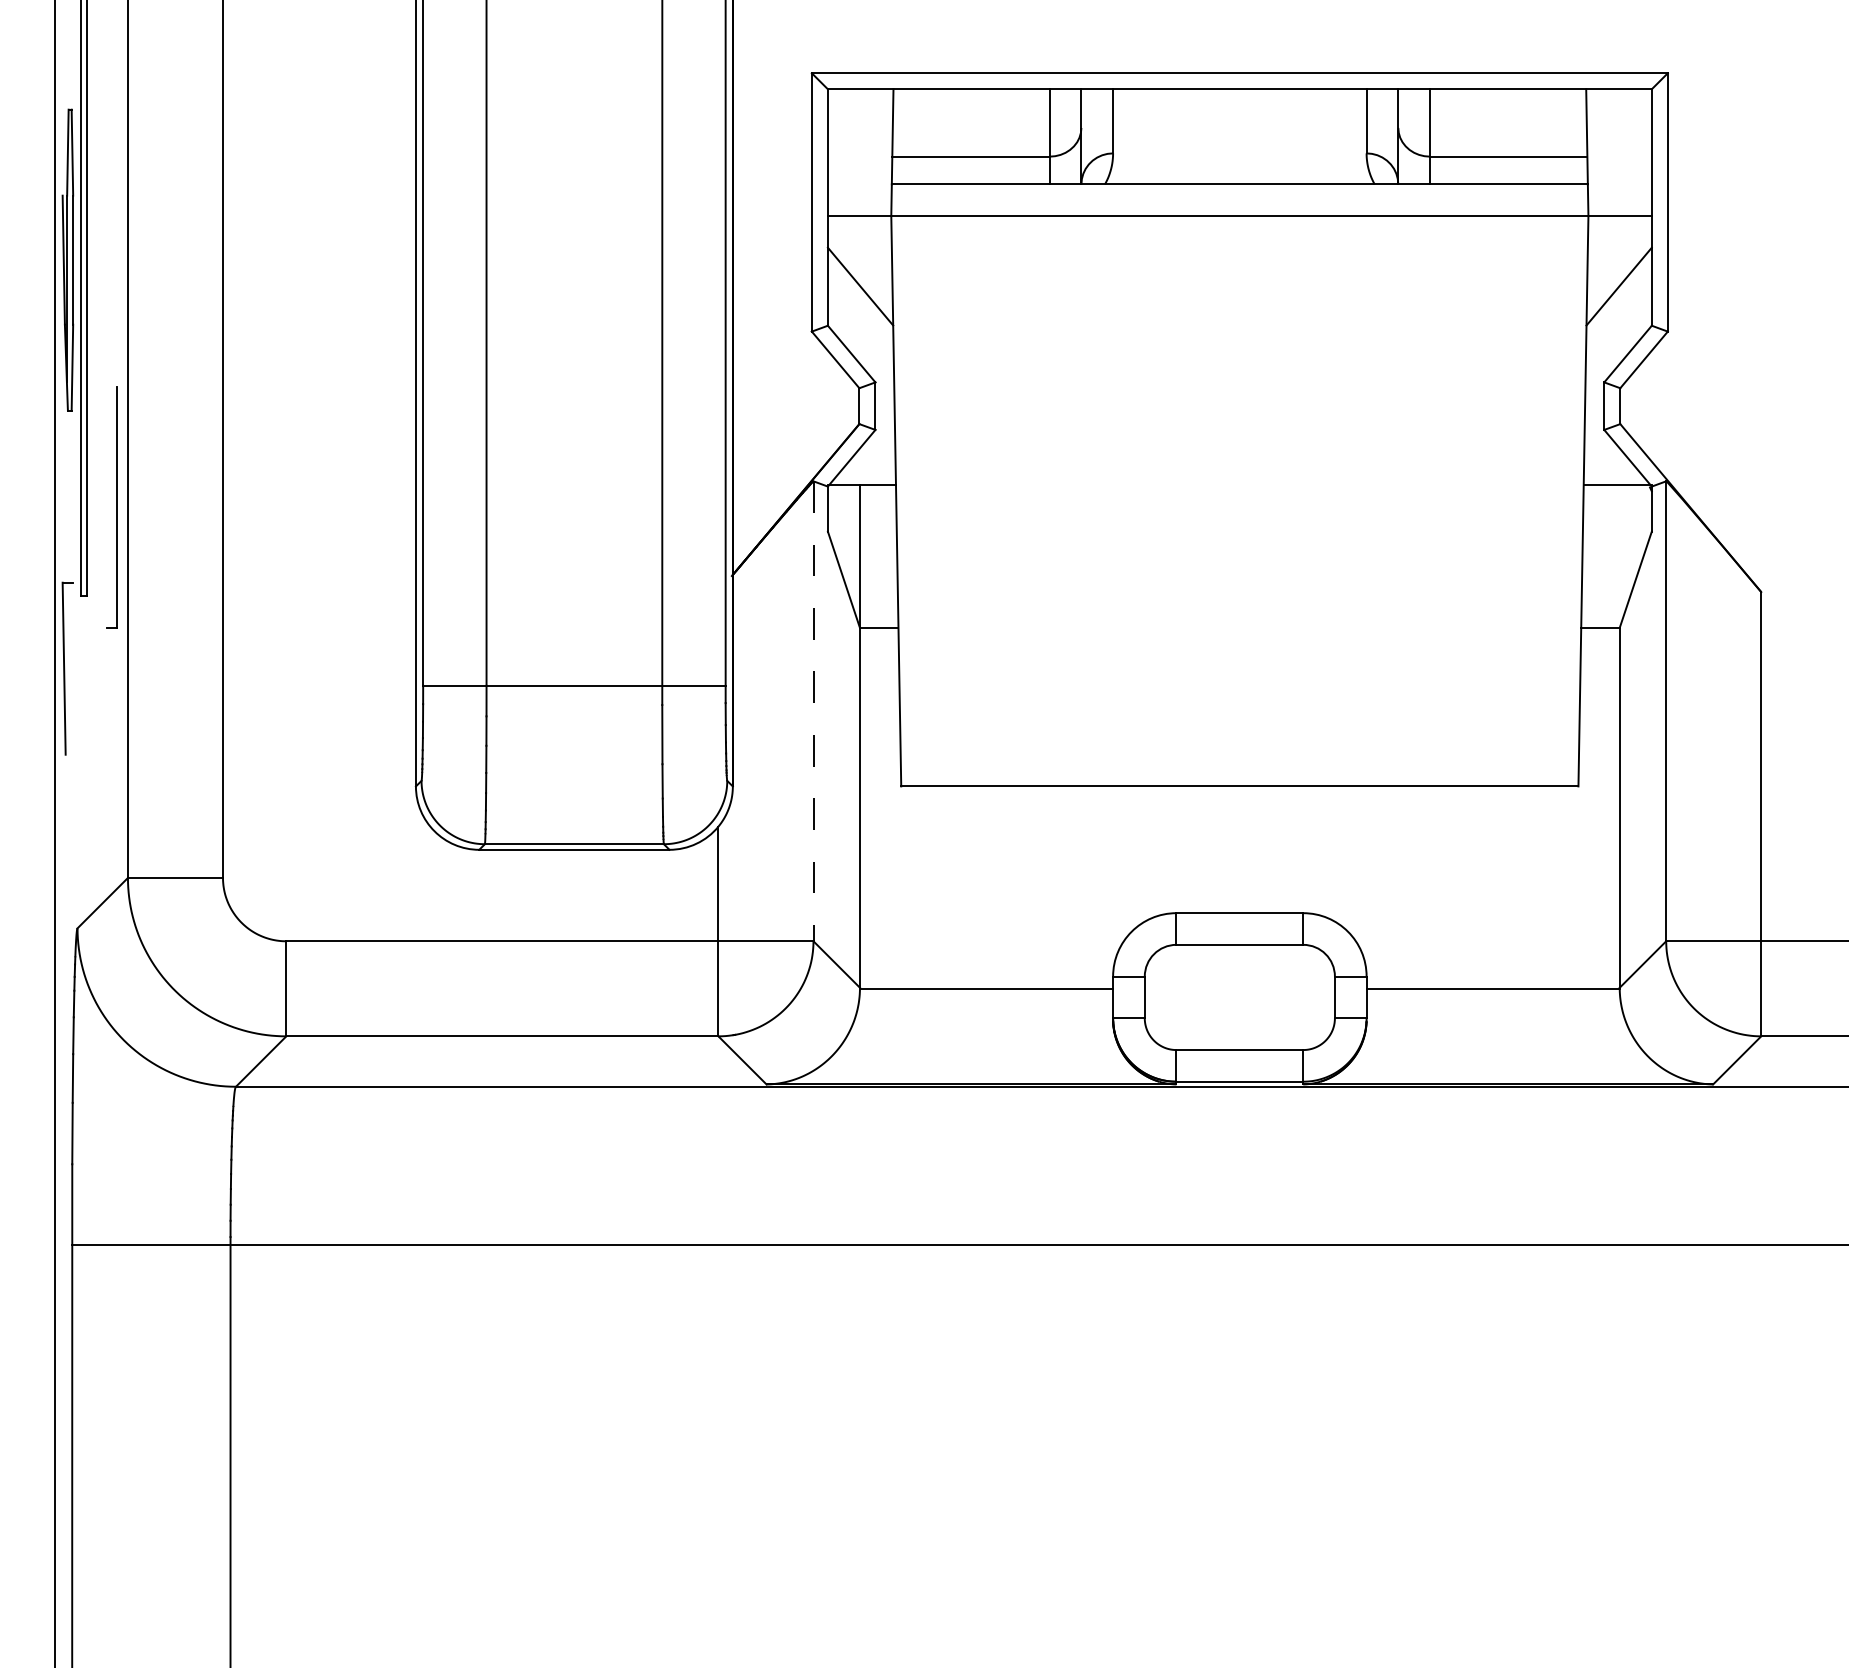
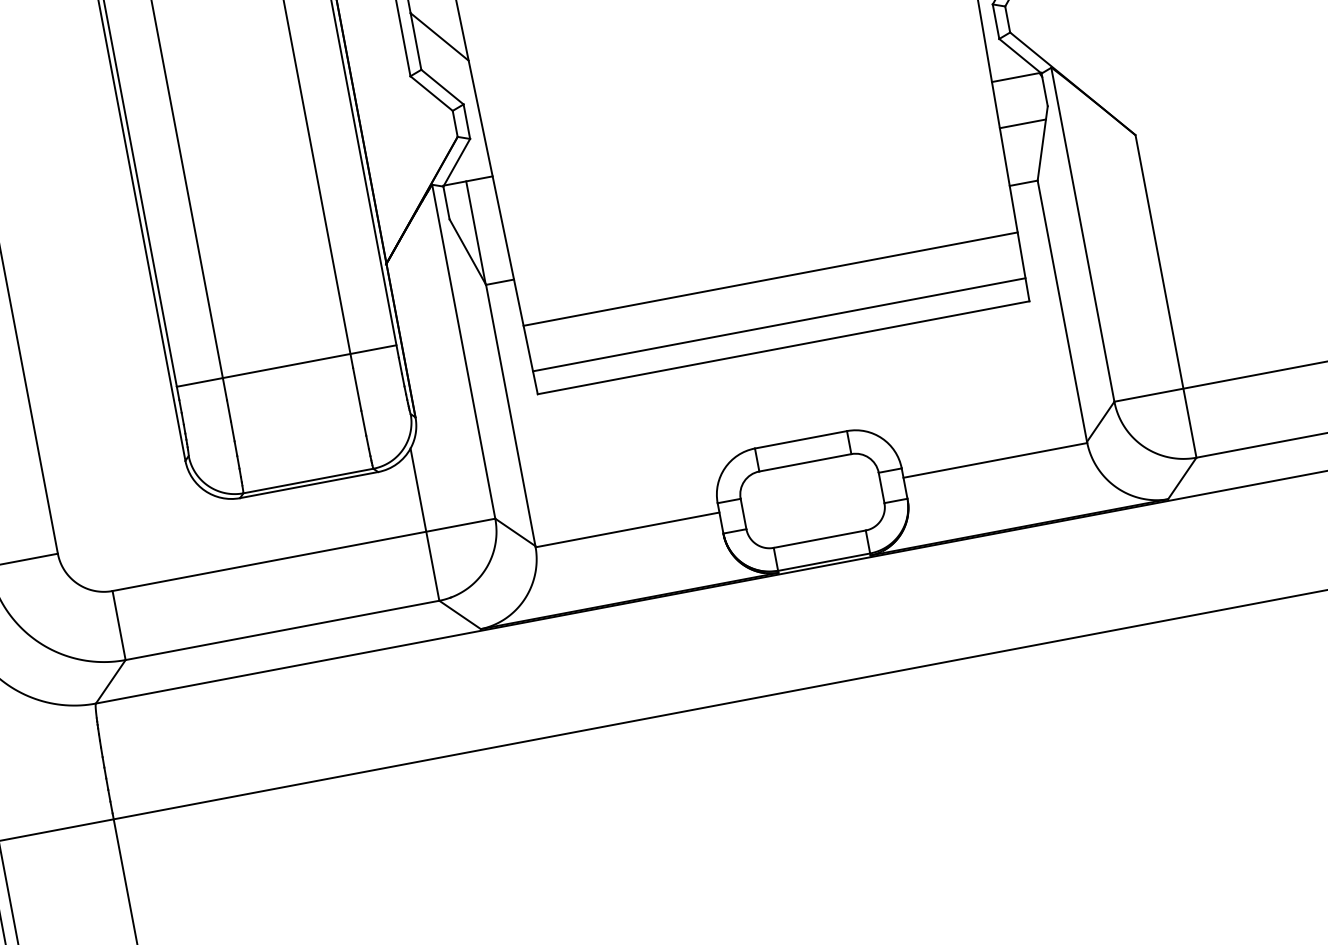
line: (1614, 548) -> (1022, 123), added
line: (1239, 691) -> (770, 278), added
line: (813, 711) -> (463, 351), dashed -> solid
line: (1239, 754) -> (778, 324), added

